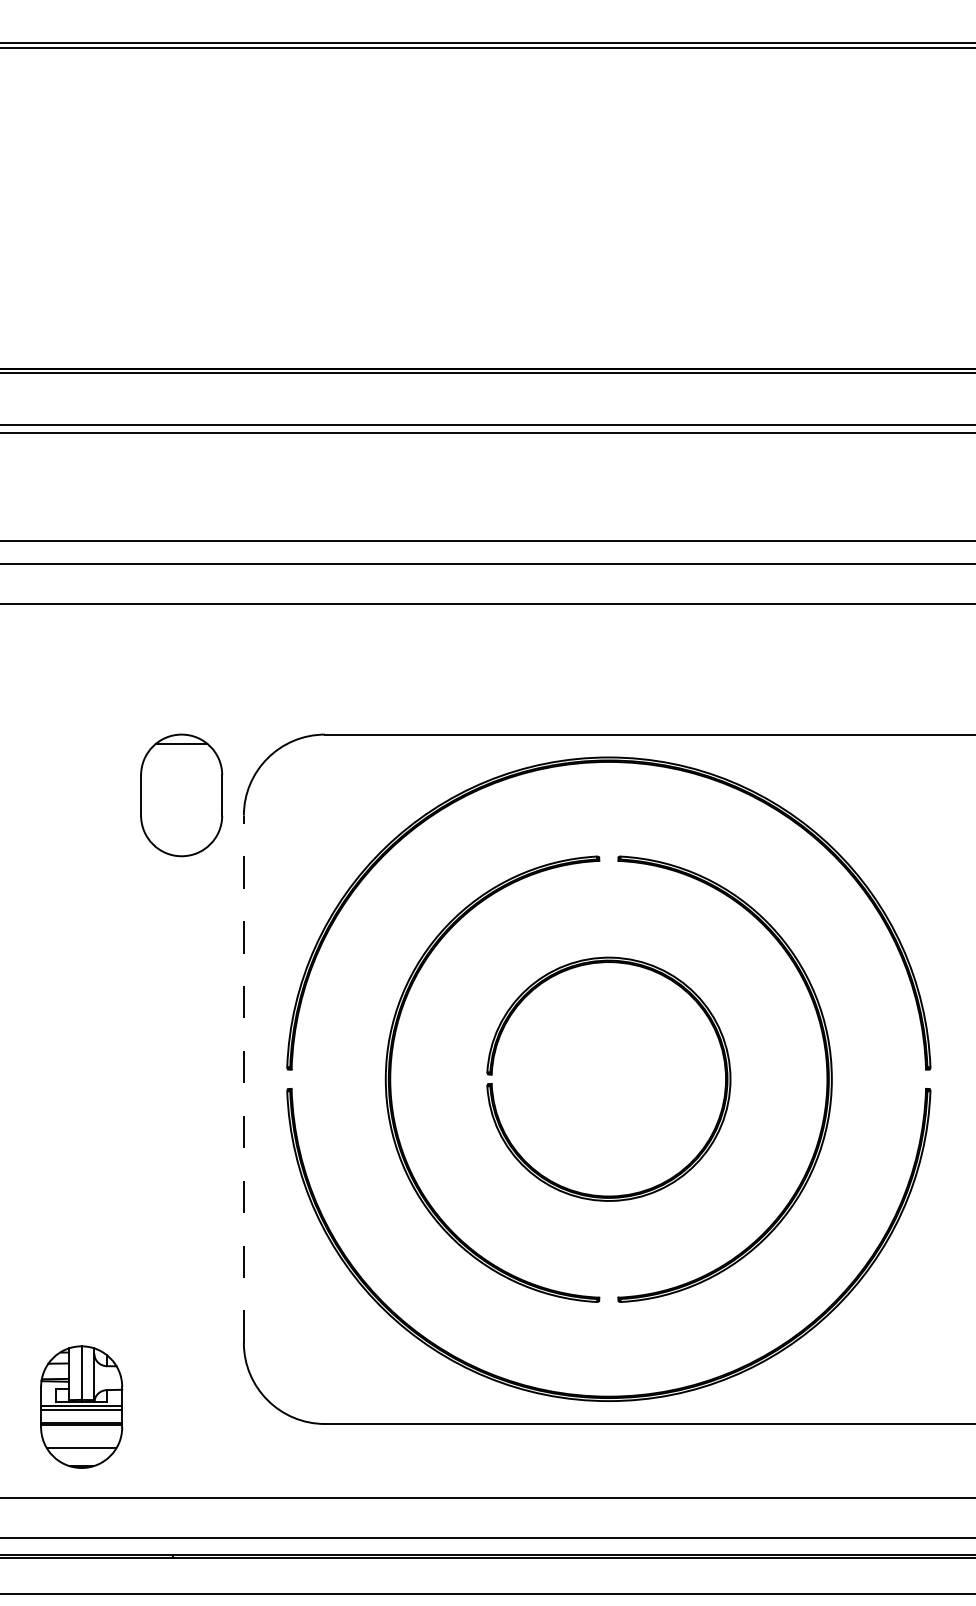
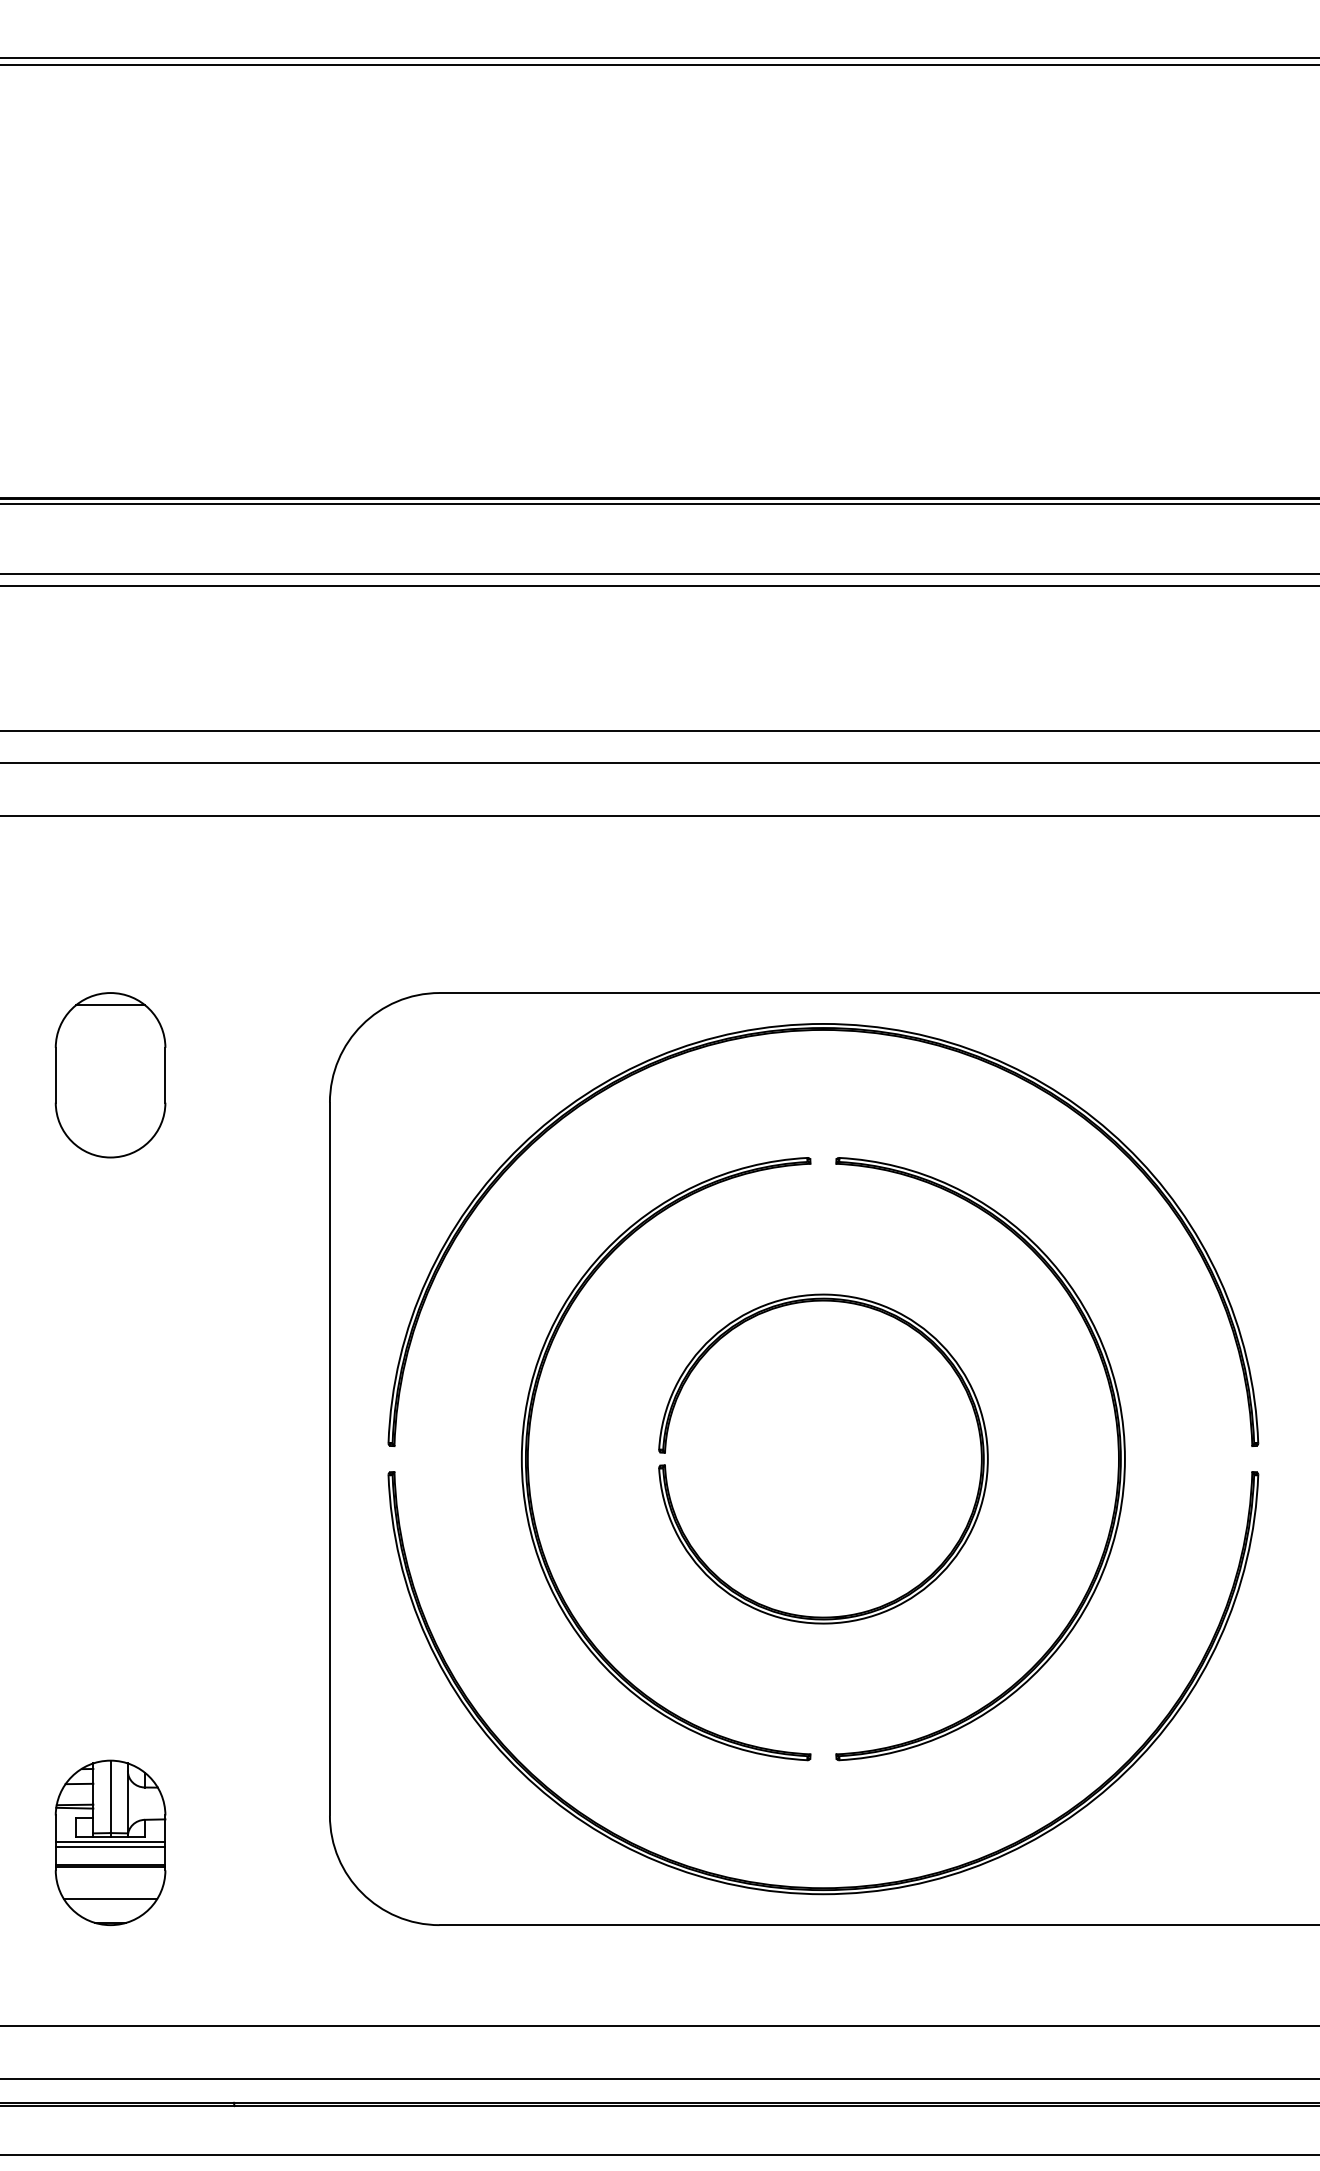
part: (181, 795) -> (110, 1075), moved
line: (243, 1079) -> (329, 1459), dashed -> solid
part: (81, 1406) -> (110, 1841), moved

